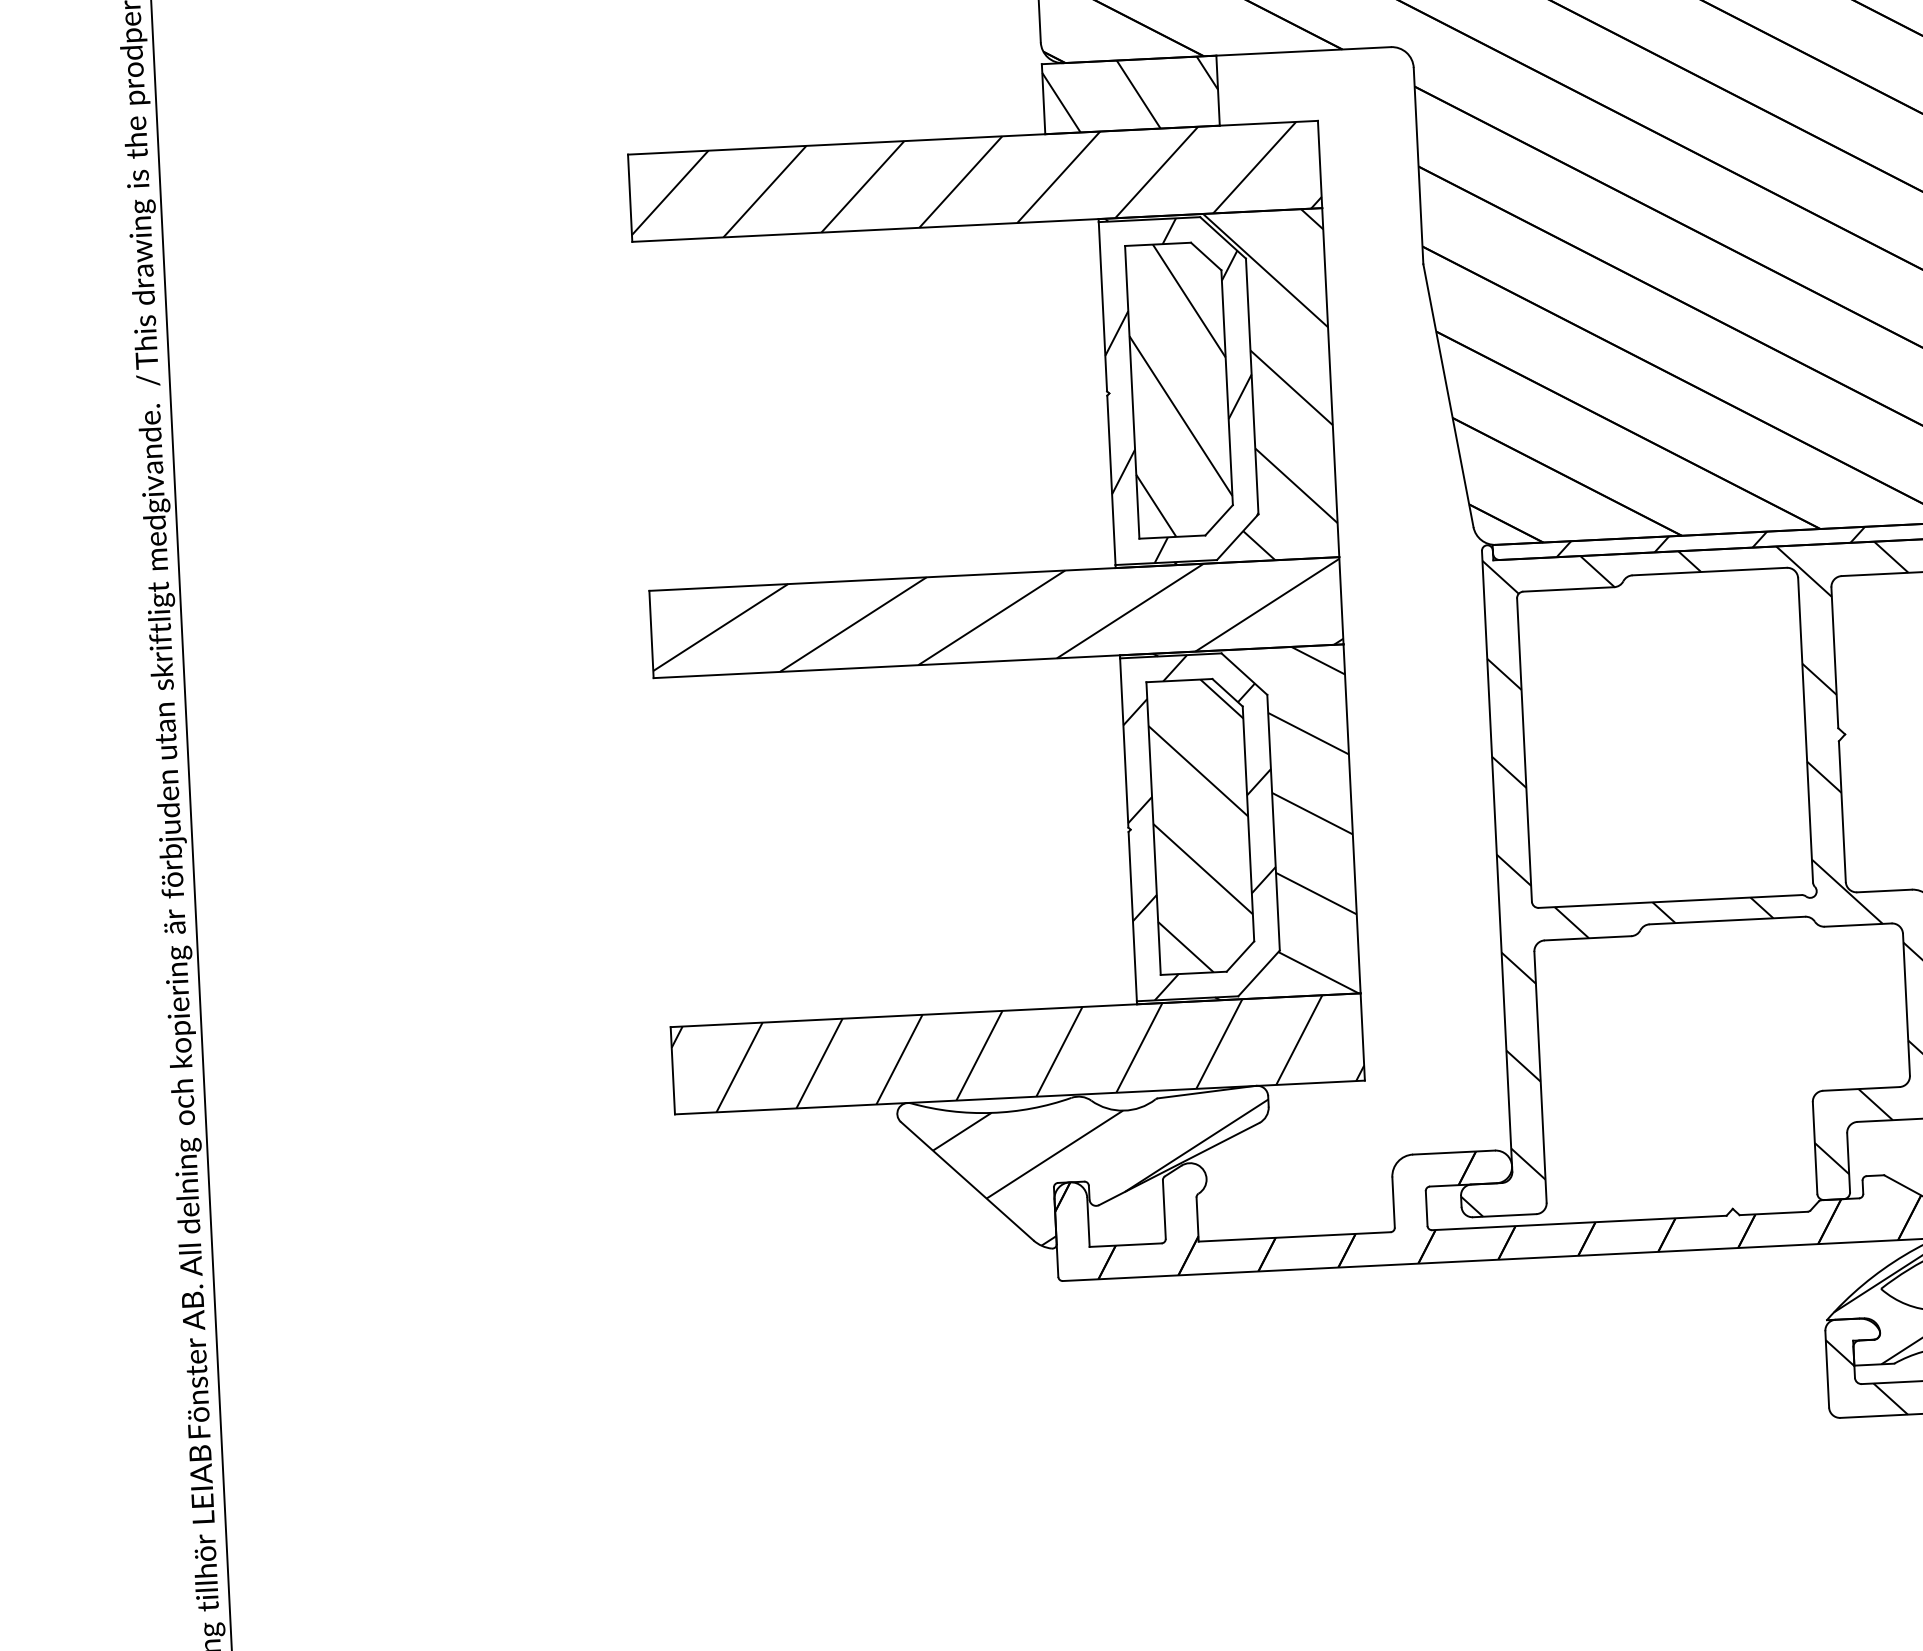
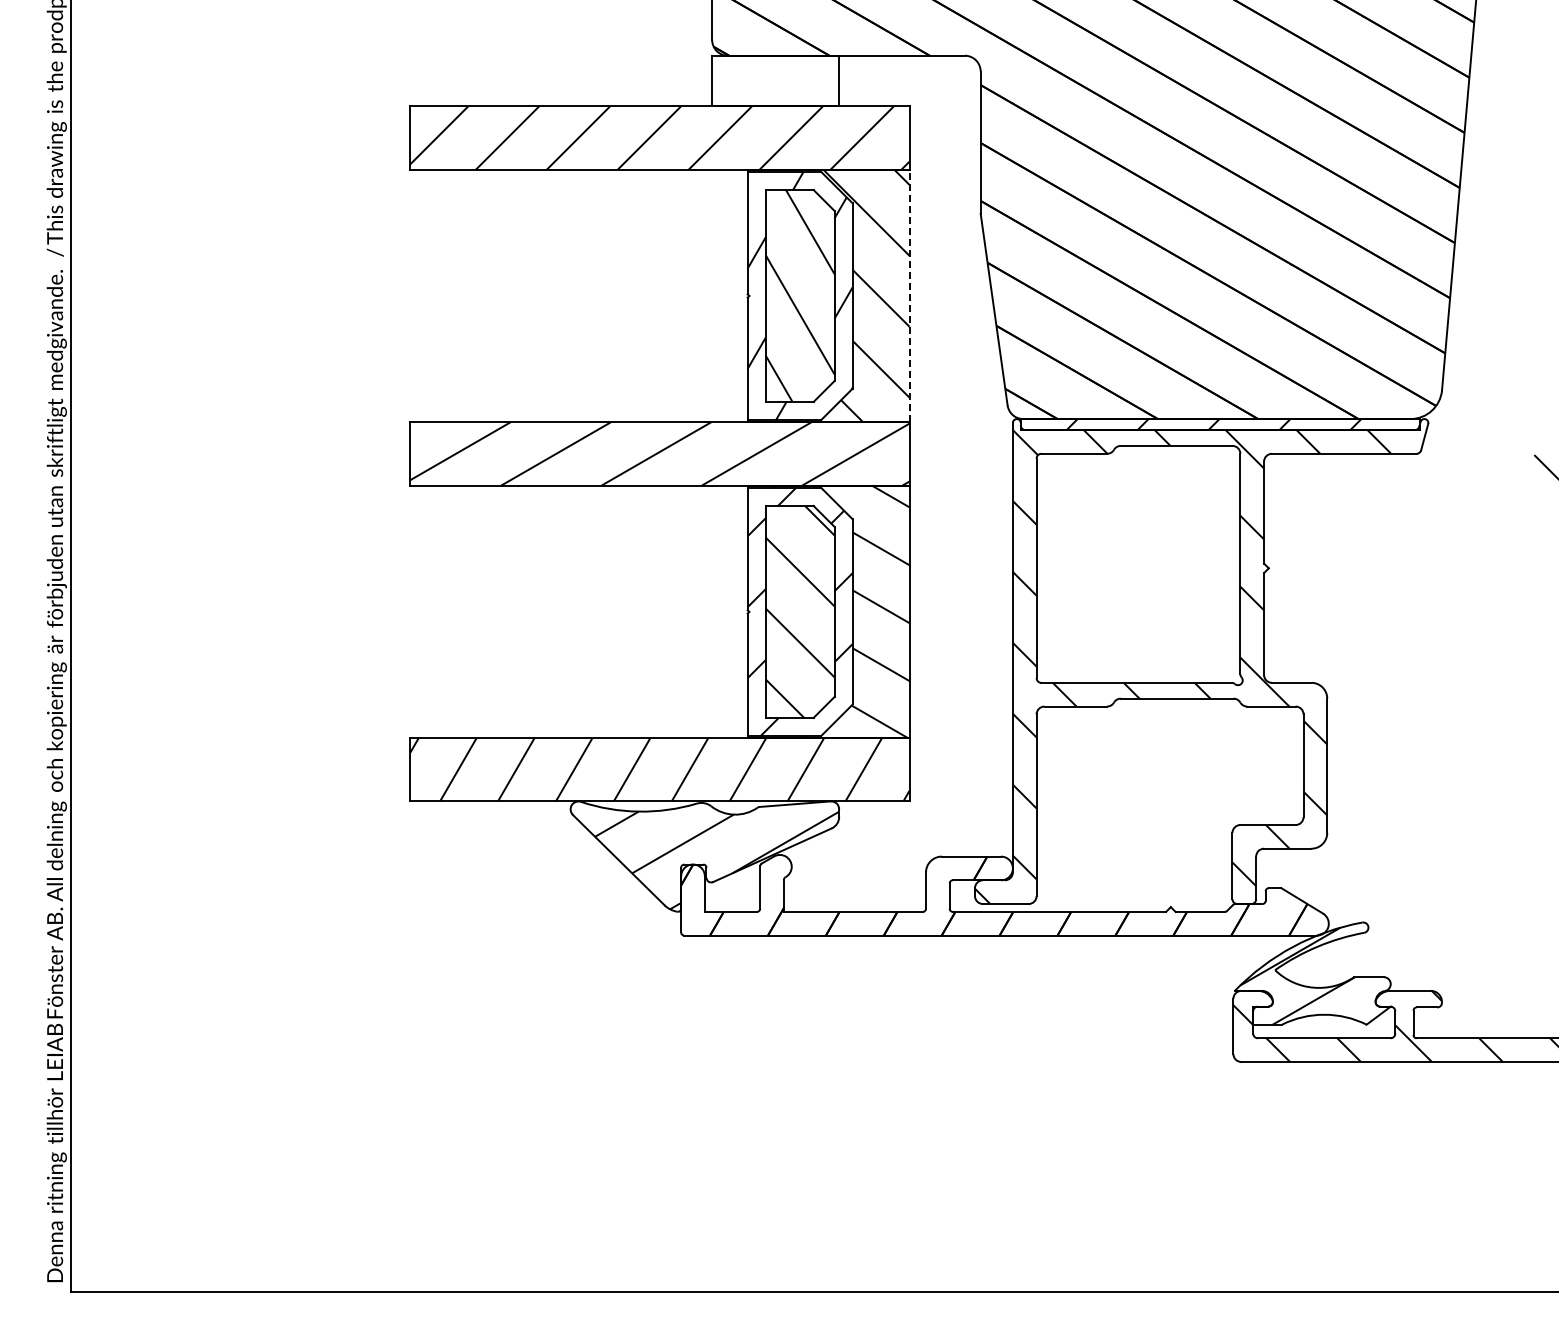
hatch: (1131, 94) -> (775, 80), removed
line: (1330, 381) -> (909, 295), solid -> dashed

